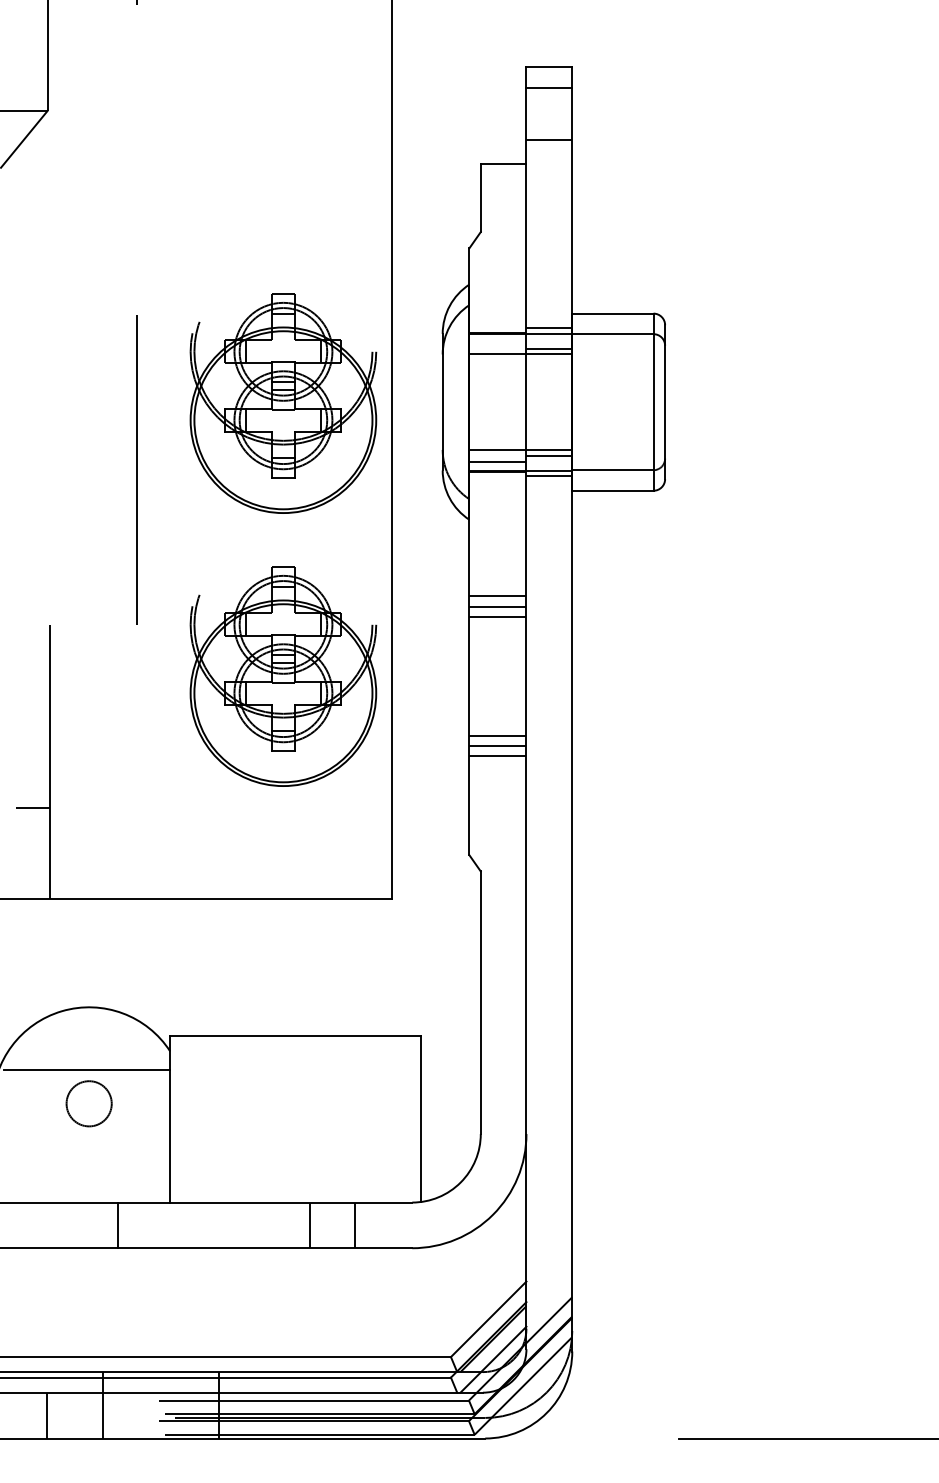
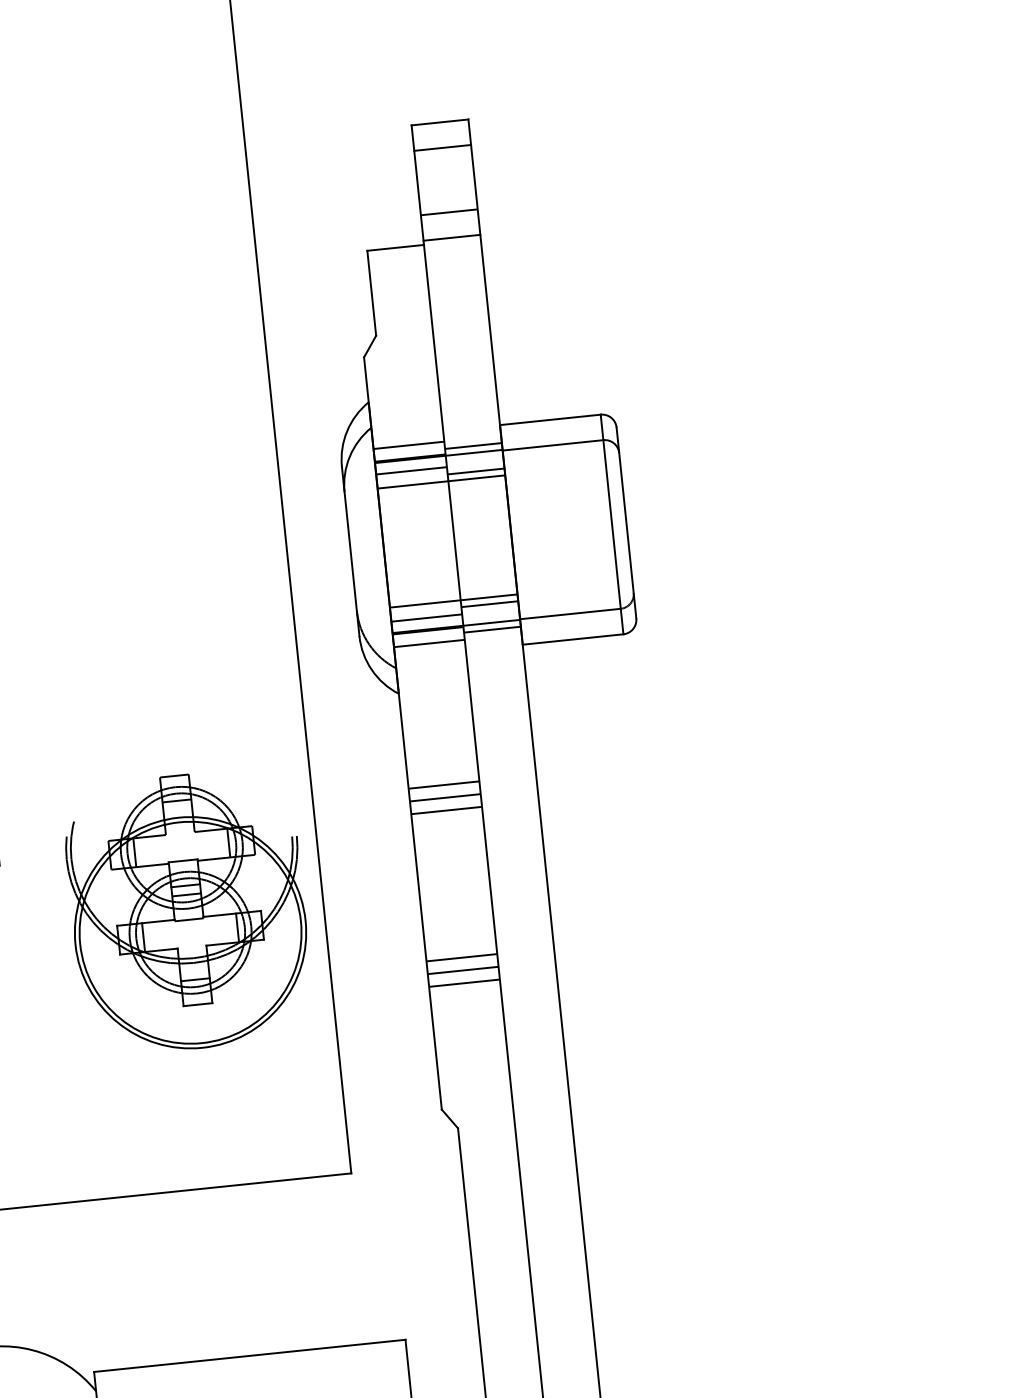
line: (549, 160) -> (452, 238), added
line: (497, 322) -> (408, 445), added
line: (497, 342) -> (410, 470), added
part: (283, 403) -> (153, 573), removed
line: (497, 482) -> (428, 644), added

